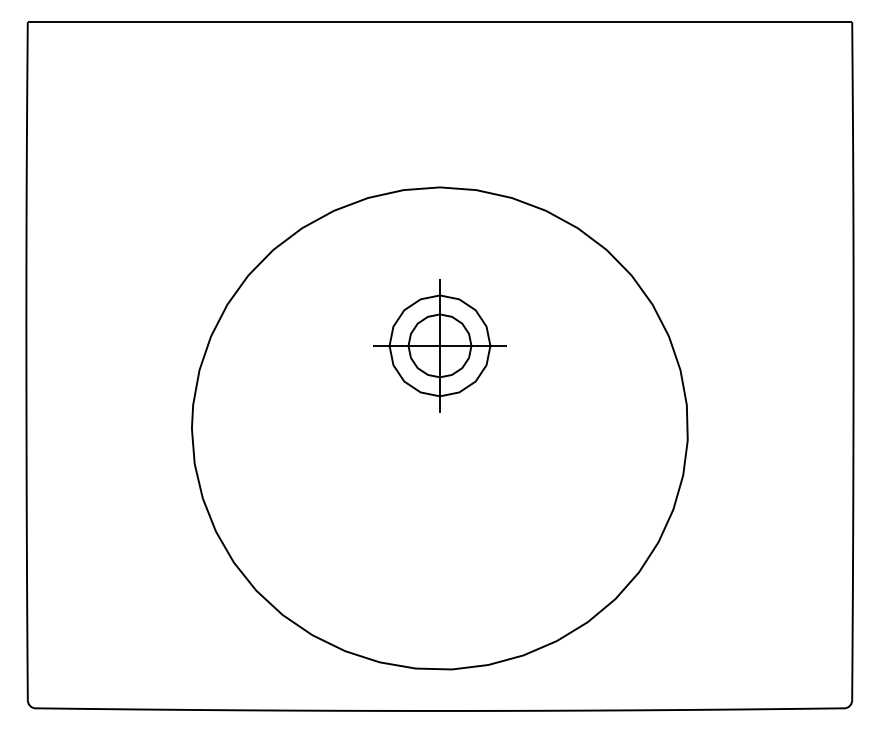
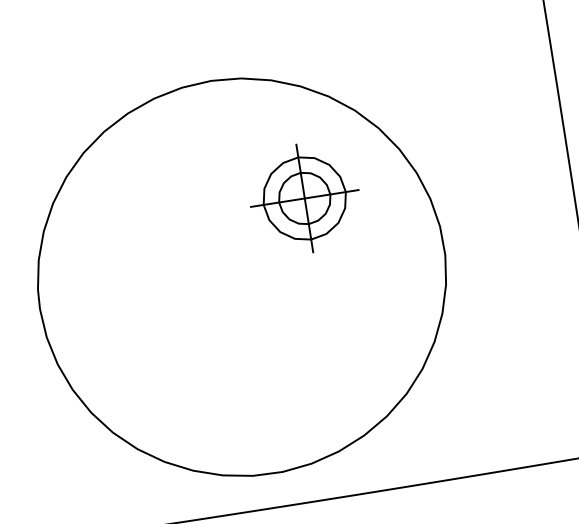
part: (439, 345) -> (304, 198), moved

